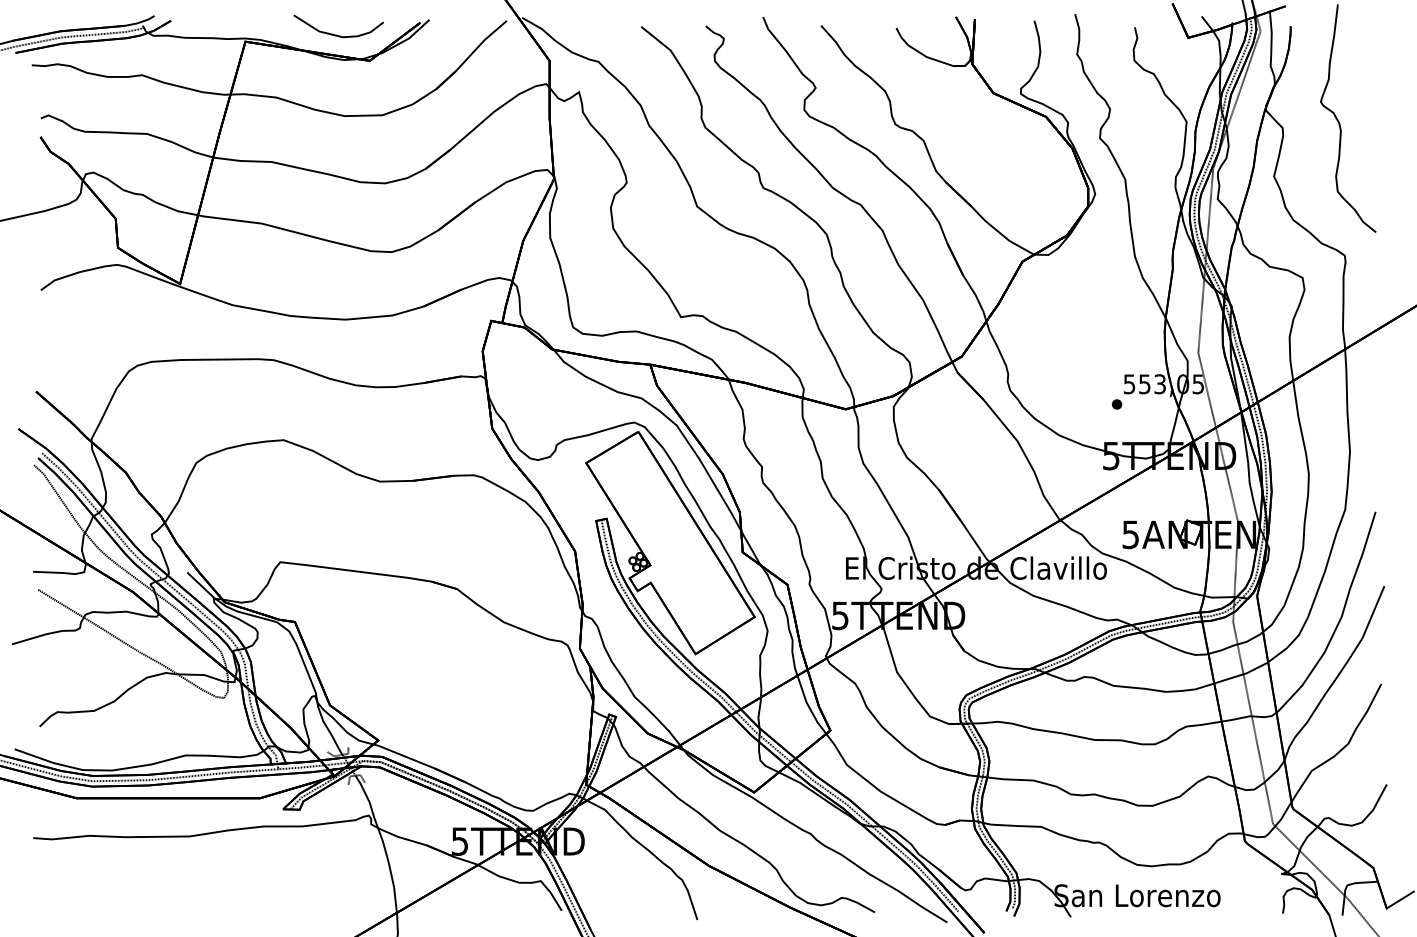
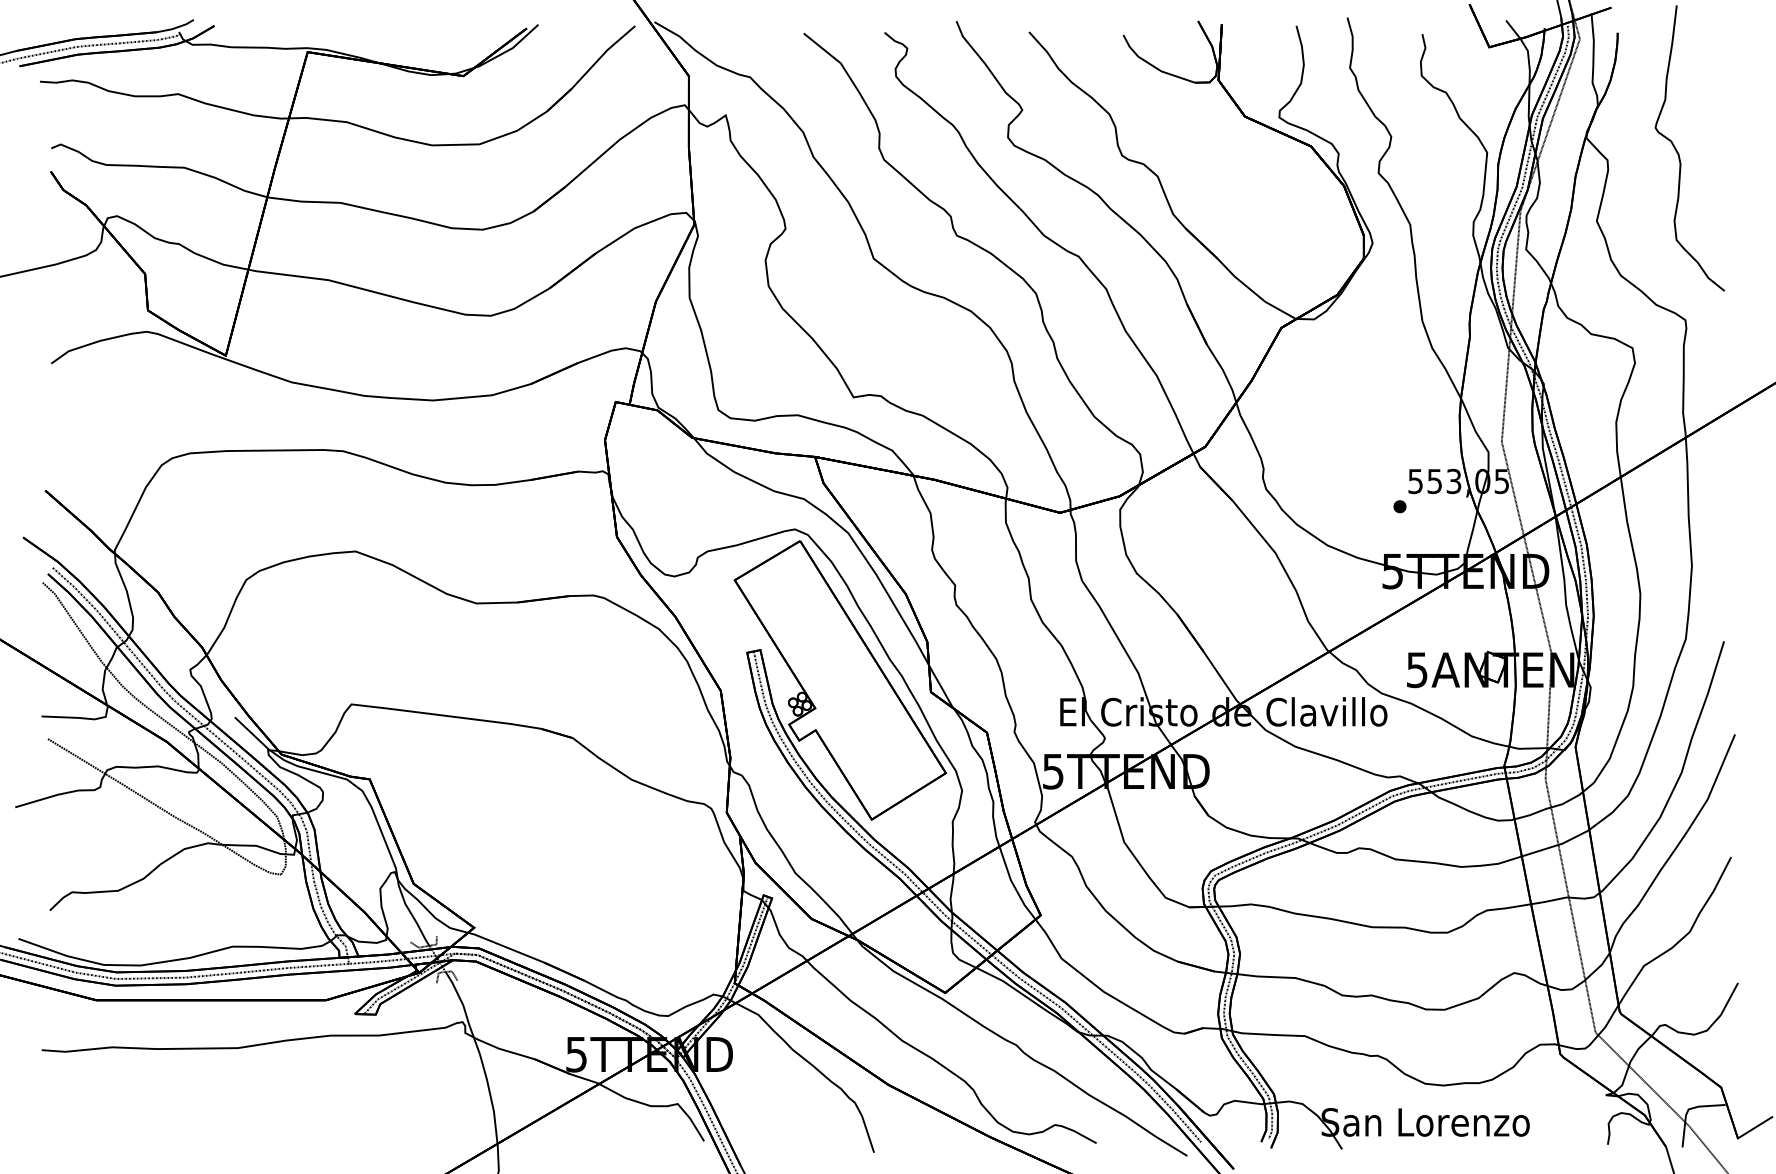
part: (336, 34) -> (421, 43), removed

